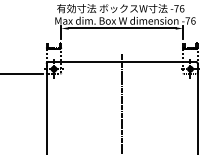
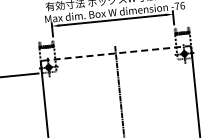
line: (122, 61) -> (116, 53), solid -> dashed

